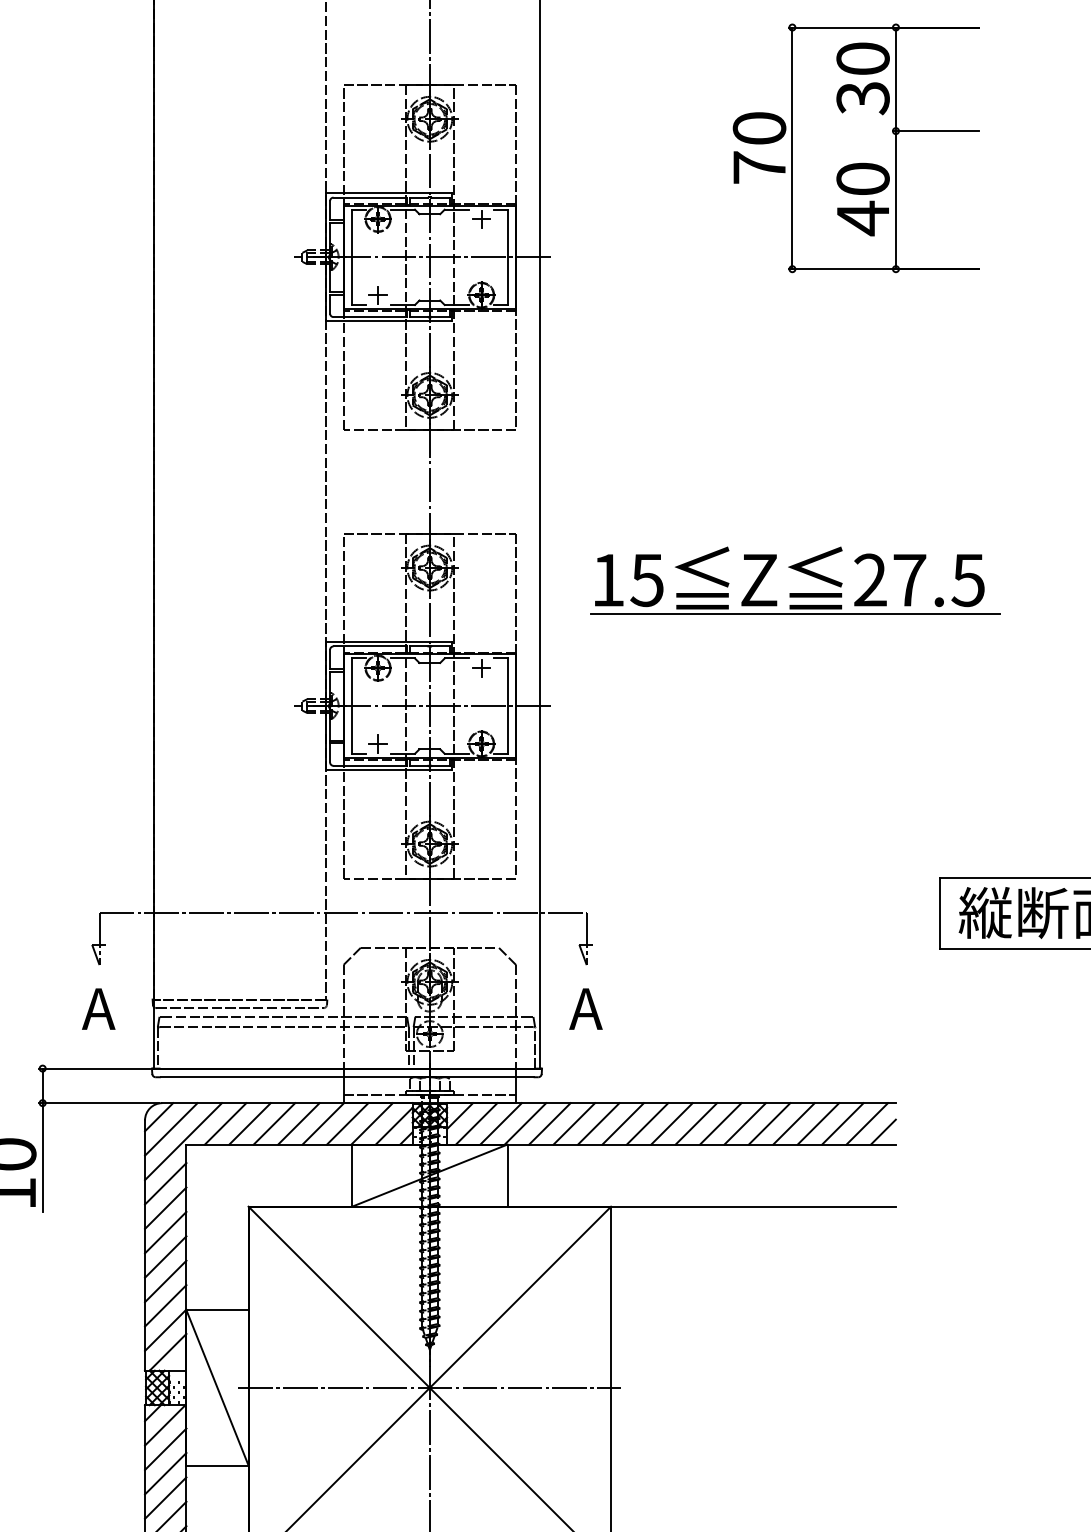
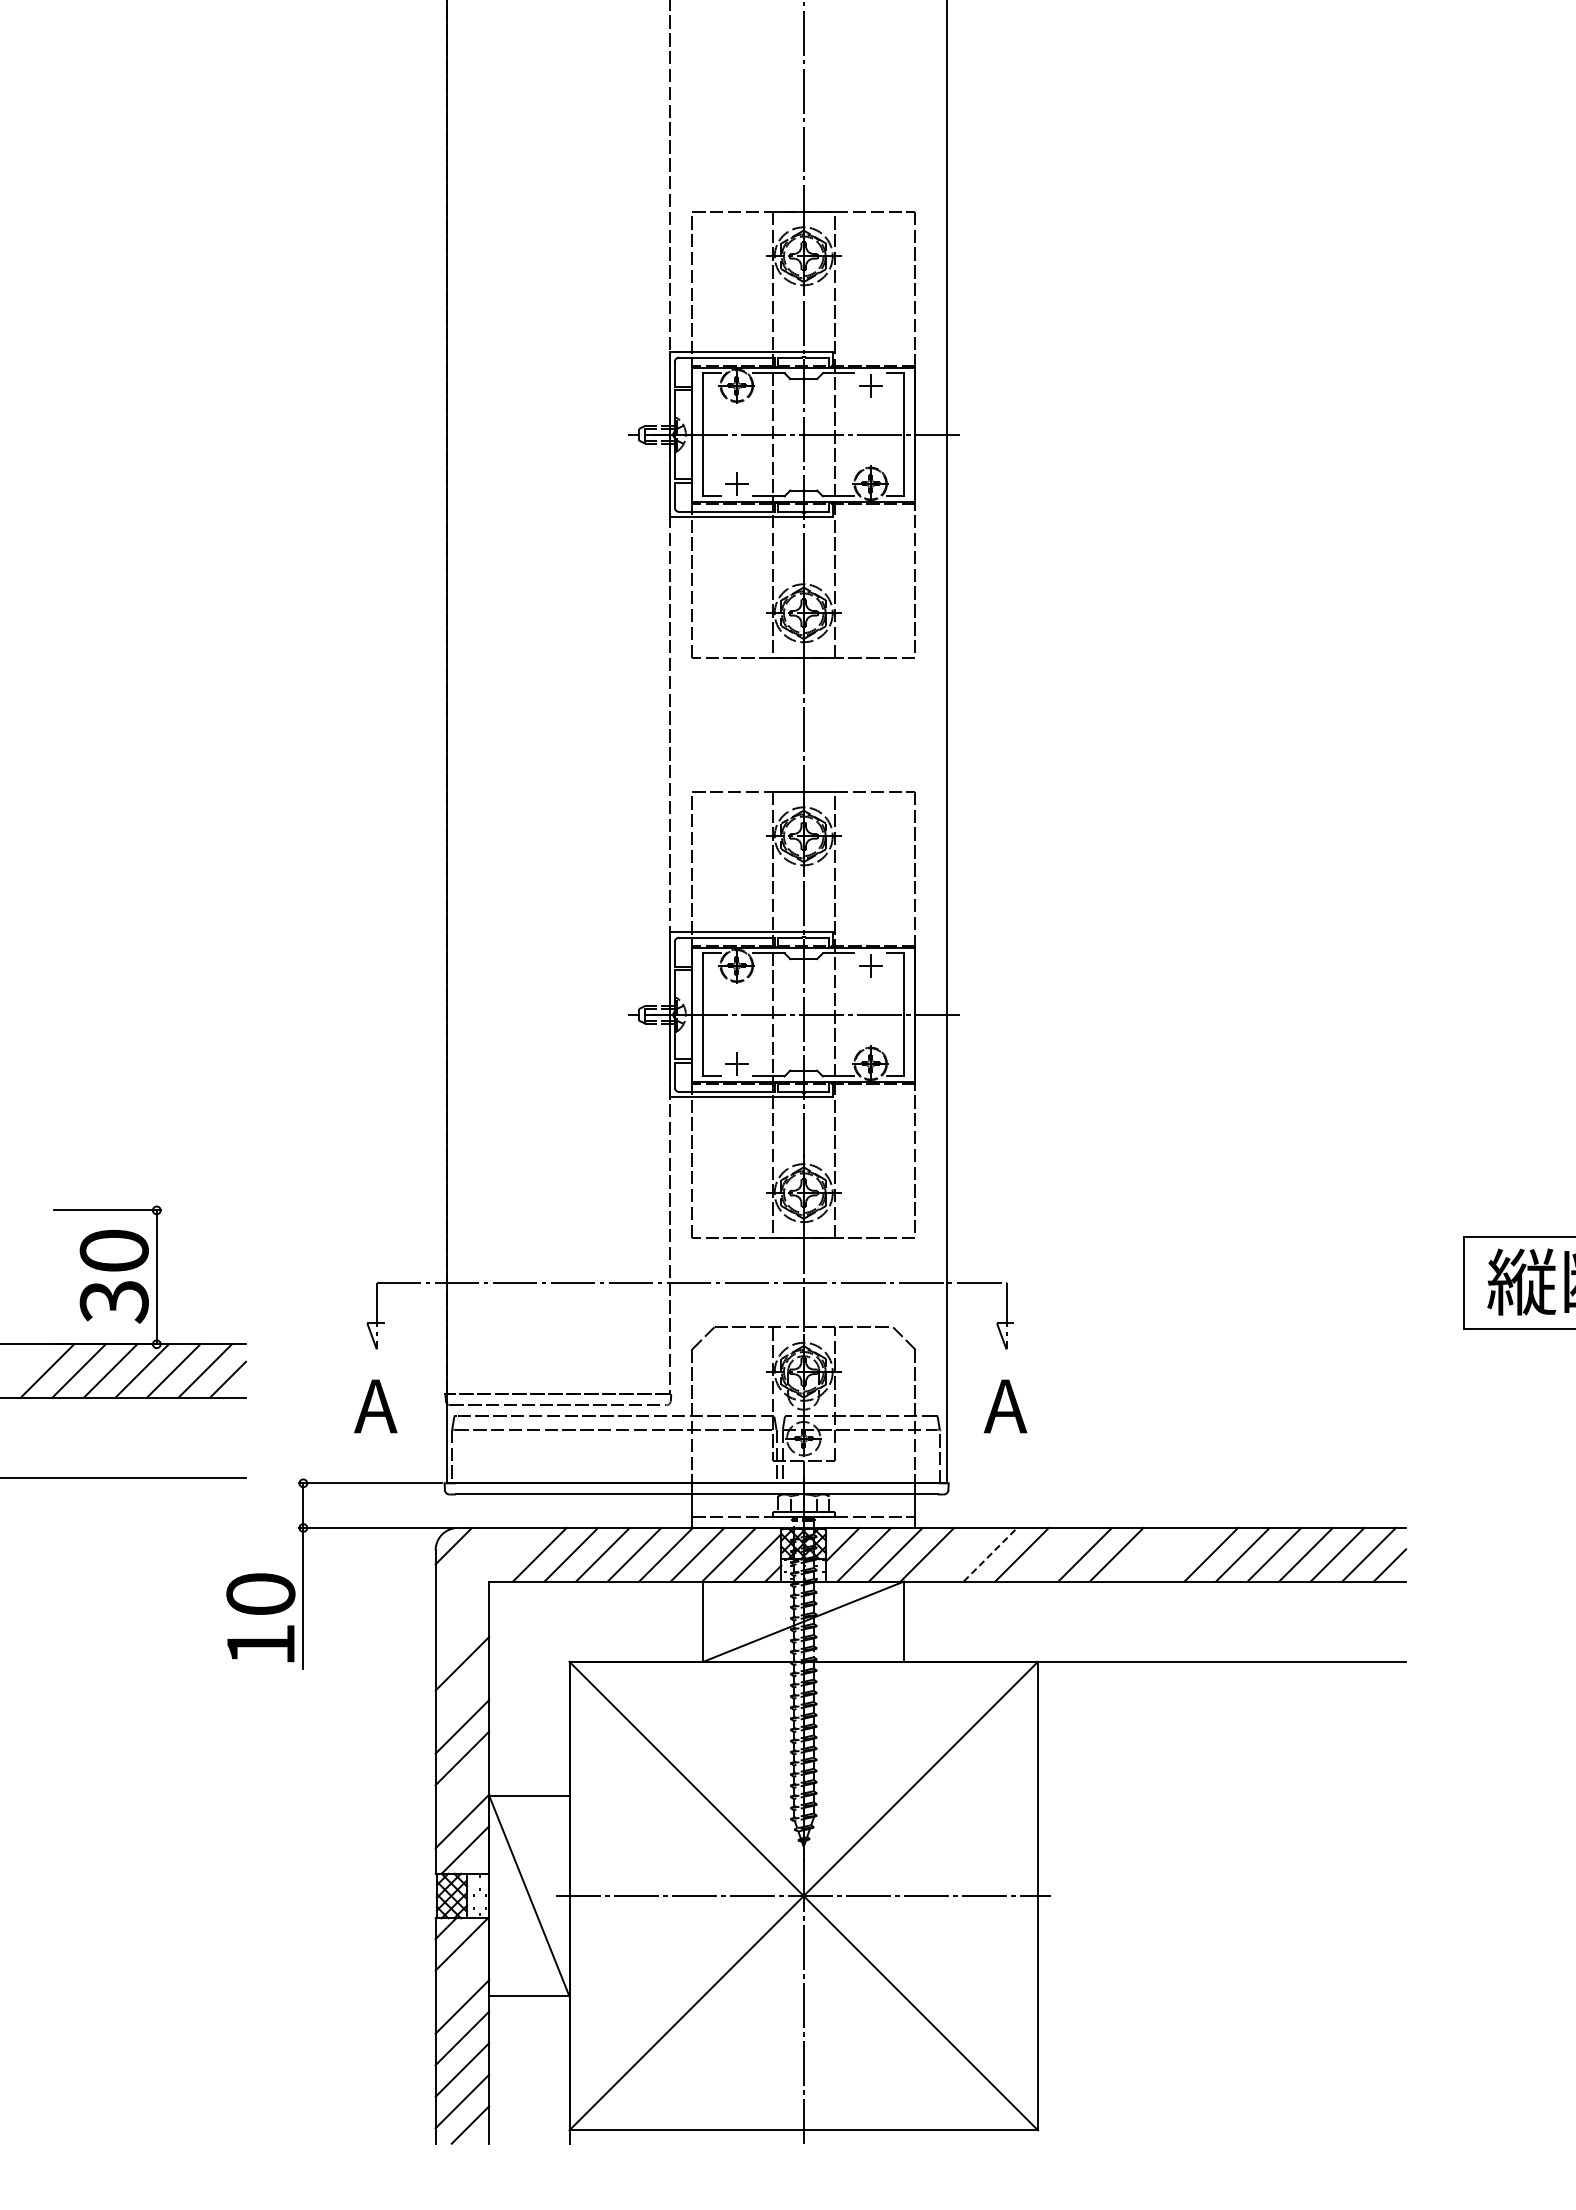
part: (855, 148) -> (1354, 293), removed
part: (797, 571) -> (1279, 840), removed
line: (549, 1123) -> (958, 1554), removed
line: (574, 1123) -> (990, 1554), solid -> dashed
line: (623, 1123) -> (1053, 1554), removed
line: (696, 1123) -> (1148, 1554), removed
line: (720, 1123) -> (1179, 1554), removed
line: (171, 1129) -> (469, 1561), removed
line: (183, 1141) -> (485, 1577), removed
line: (165, 1183) -> (462, 1631), removed
line: (165, 1232) -> (462, 1695), removed
line: (165, 1305) -> (462, 1789), removed
line: (165, 1449) -> (462, 1975), removed

